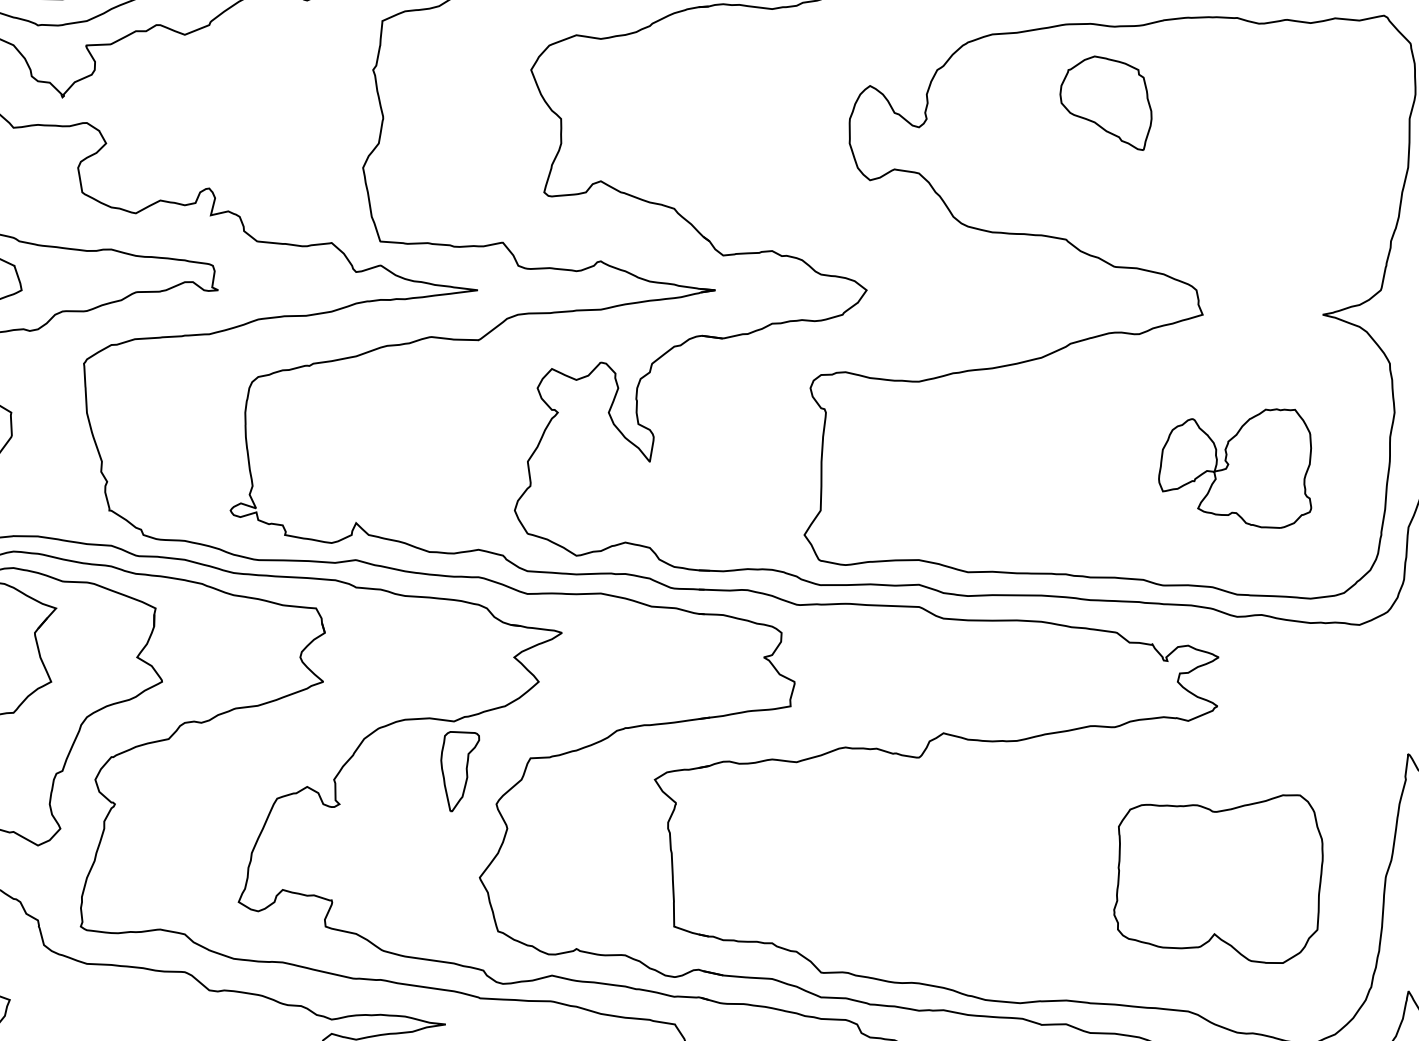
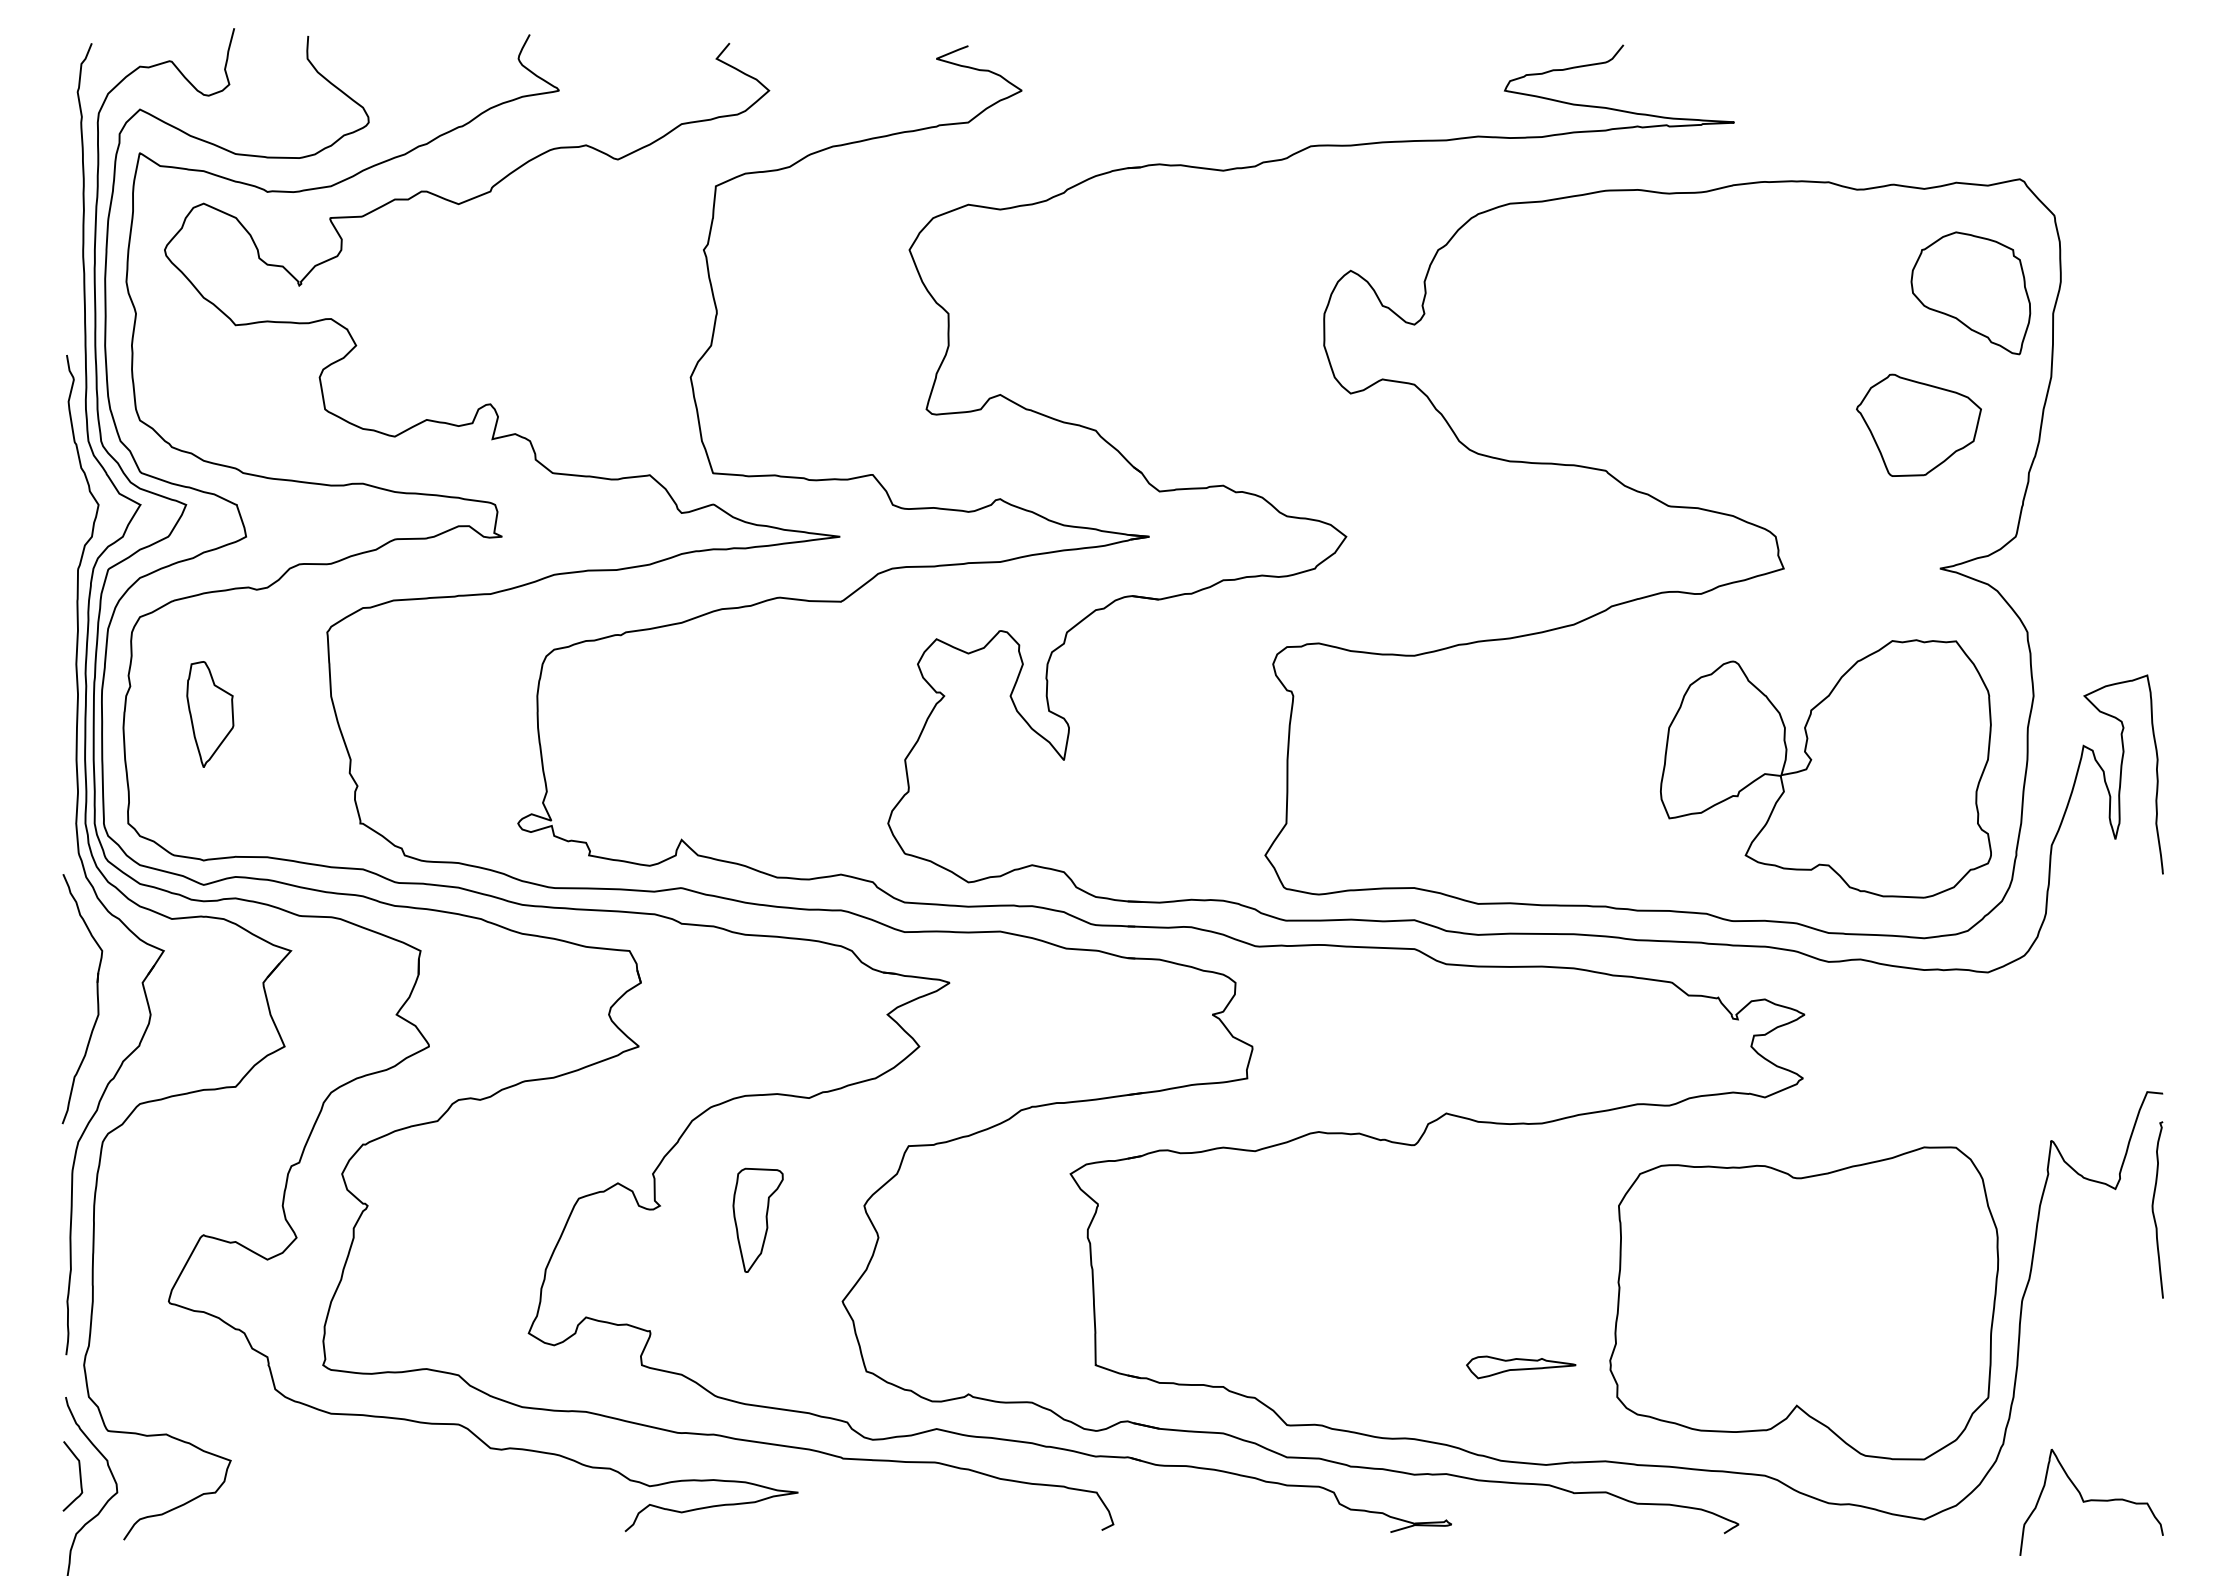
part: (1105, 103) -> (1970, 293), moved
part: (1306, 204) -> (1918, 424), added
part: (1234, 468) -> (1825, 768), size x1.67
part: (459, 770) -> (757, 1219), moved
part: (1218, 879) -> (1804, 1303), size x1.43
part: (1001, 928) -> (1521, 1367), added

